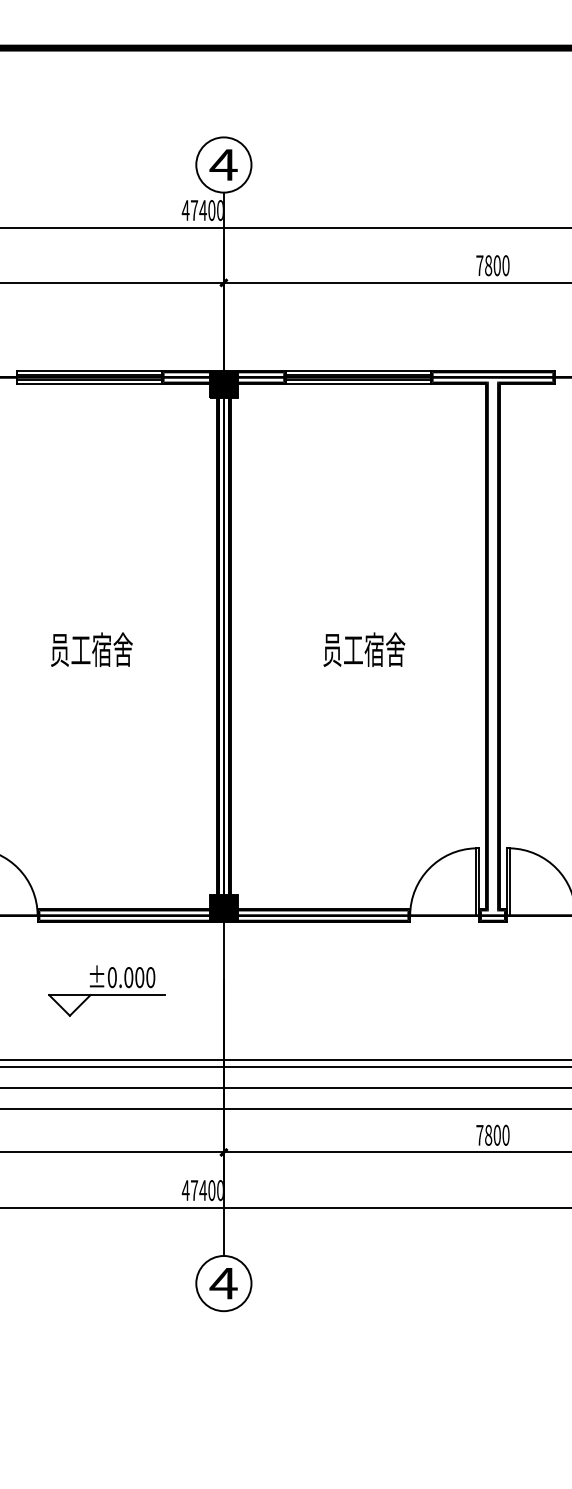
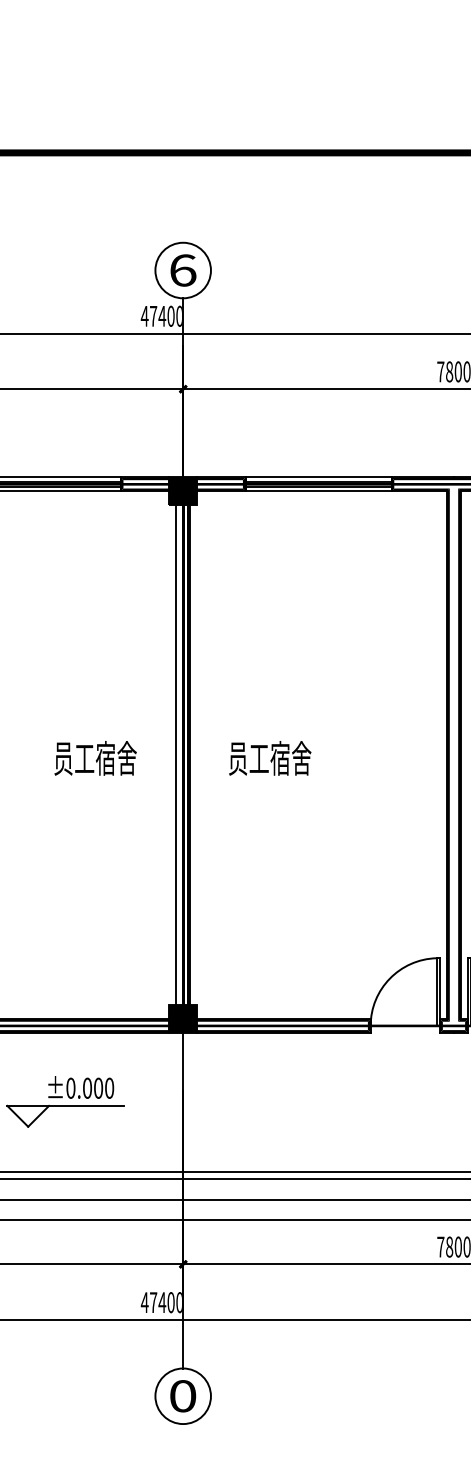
text: (223, 164) -> (182, 270), 4 -> 6
fill: (218, 646) -> (177, 755), removed
text: (91, 649) -> (95, 758), moved
text: (364, 649) -> (270, 758), moved
text: (223, 1283) -> (182, 1396), 4 -> 0

